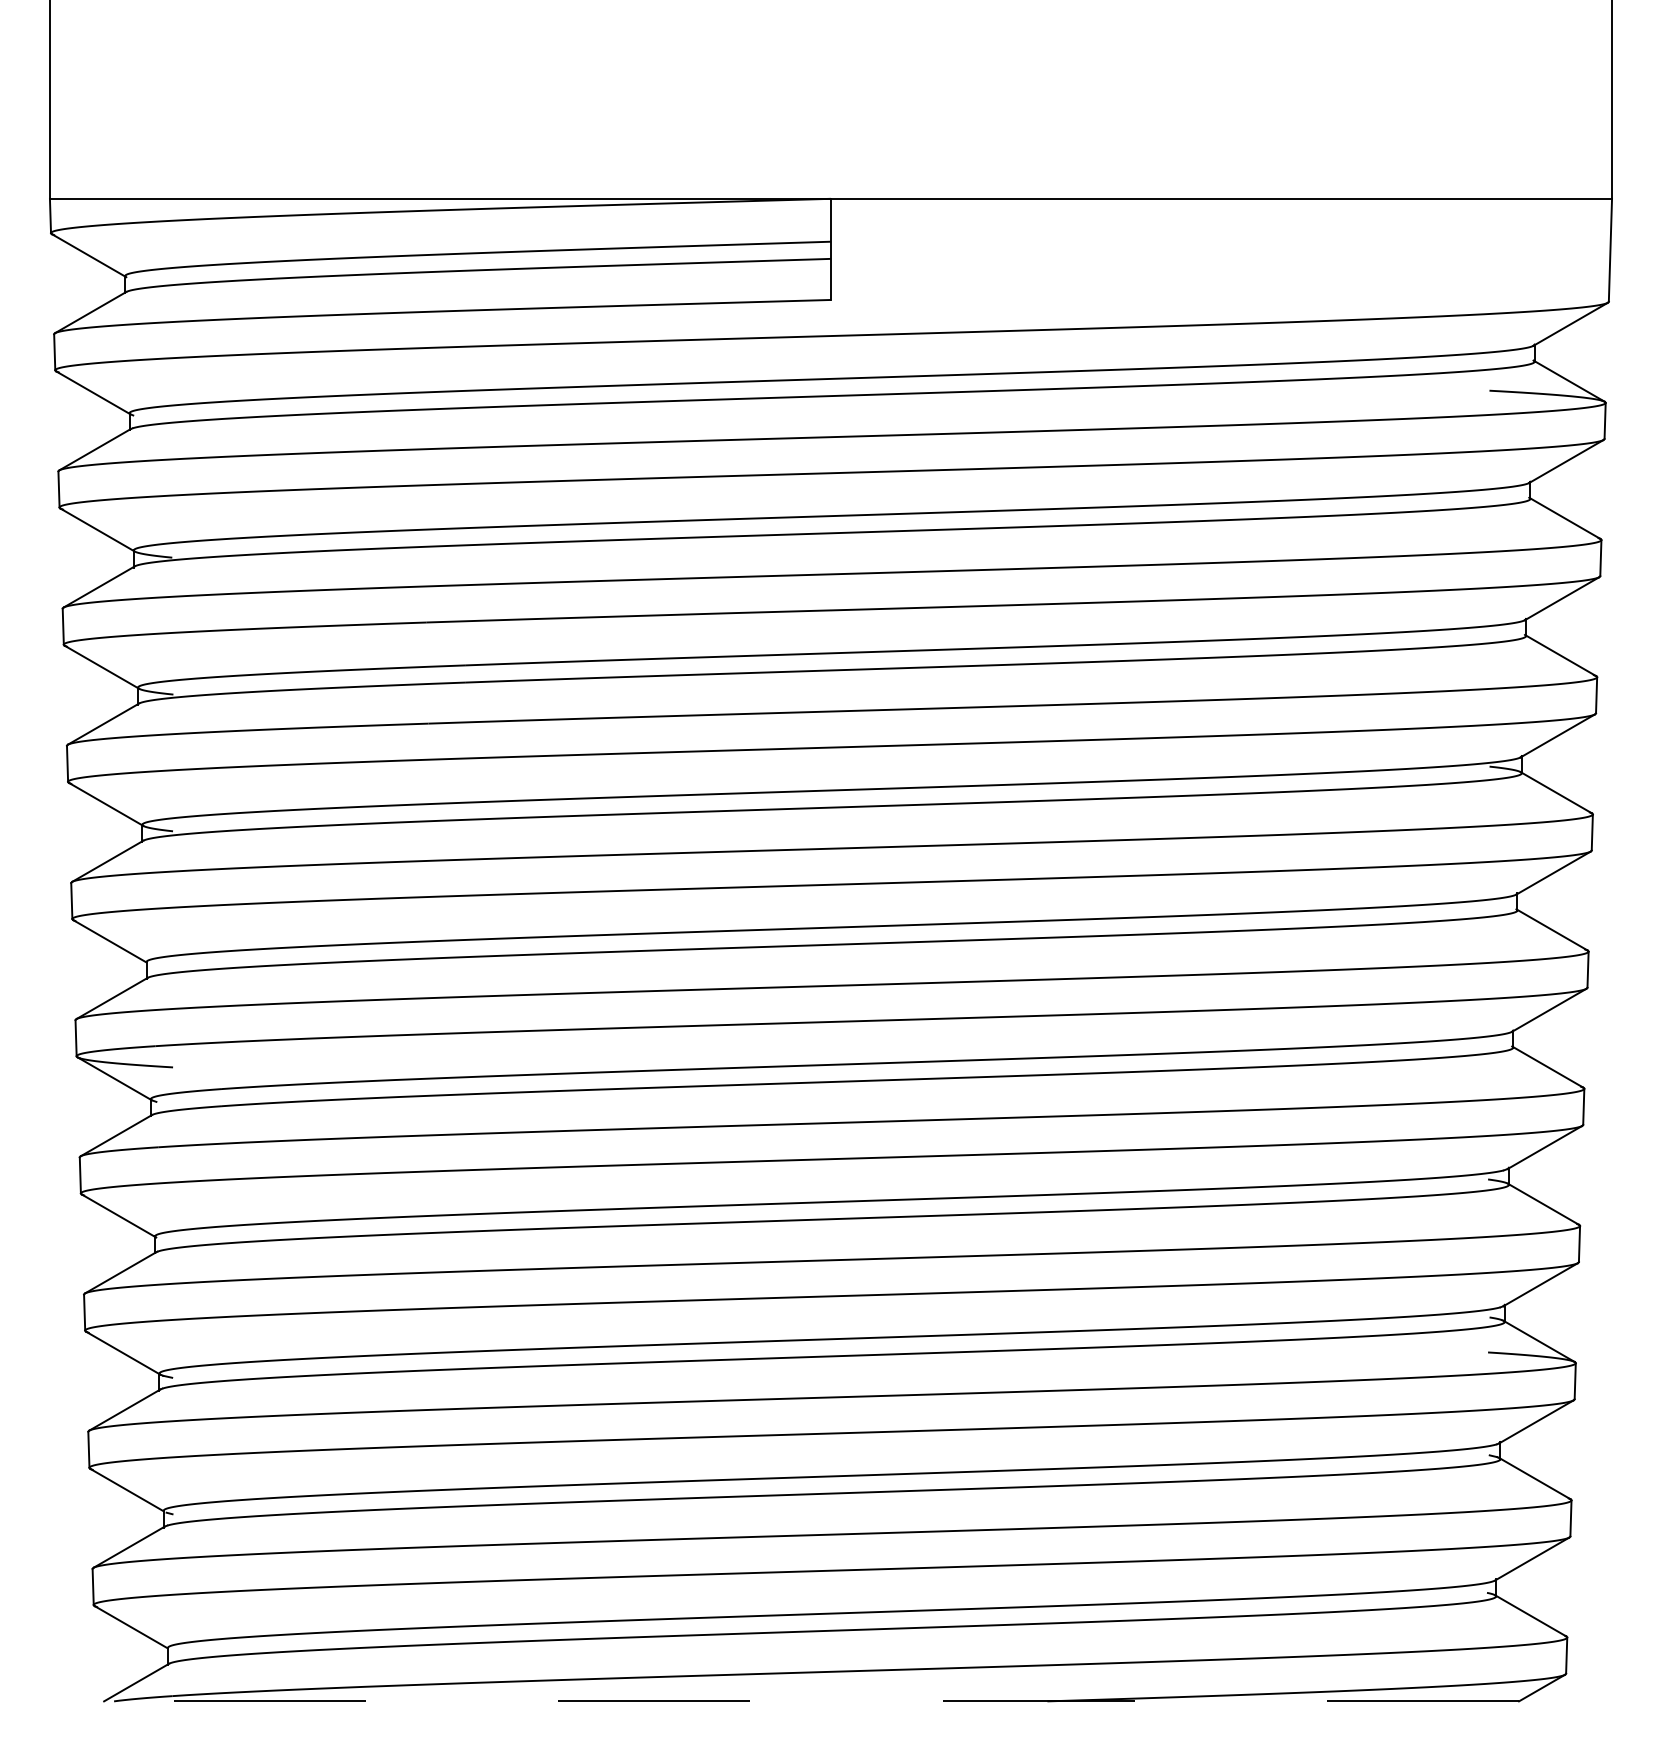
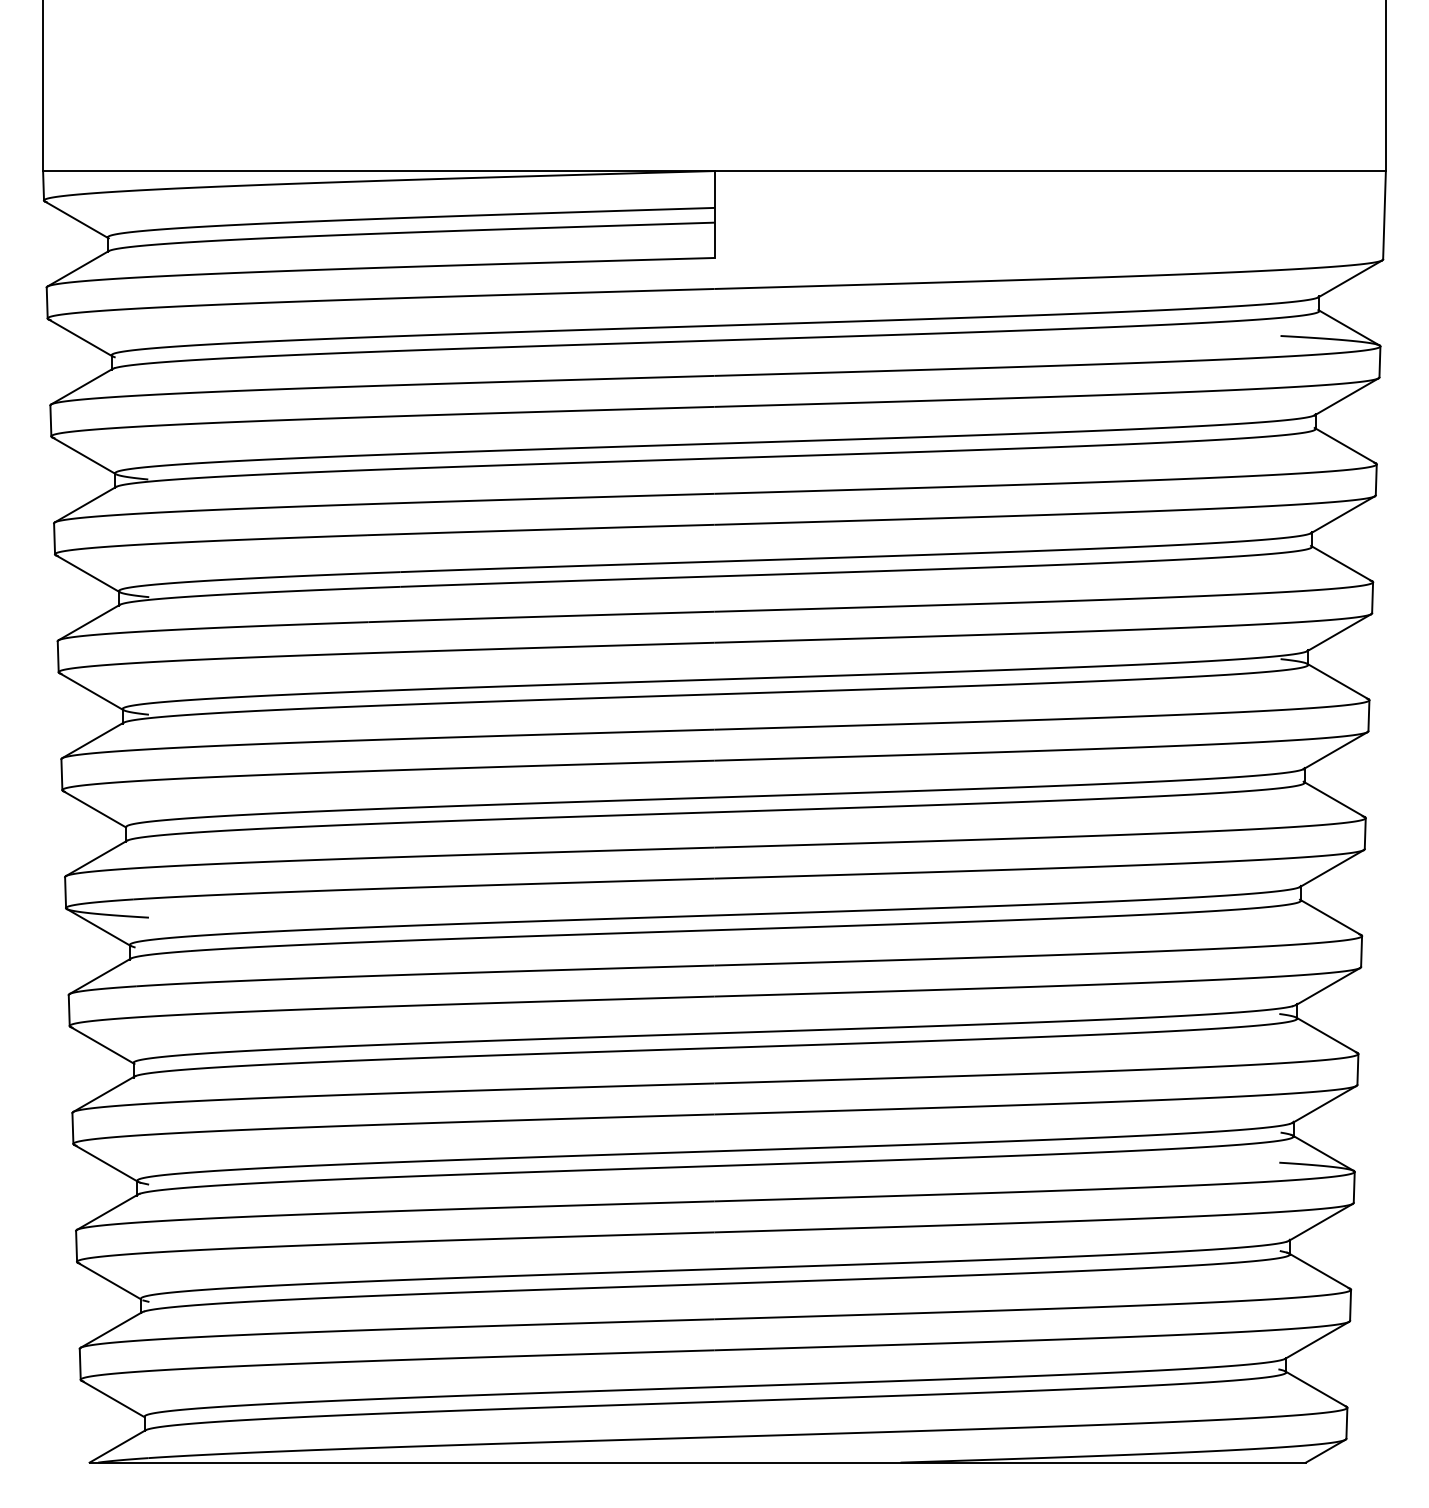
line: (811, 1701) -> (697, 1462), dashed -> solid

